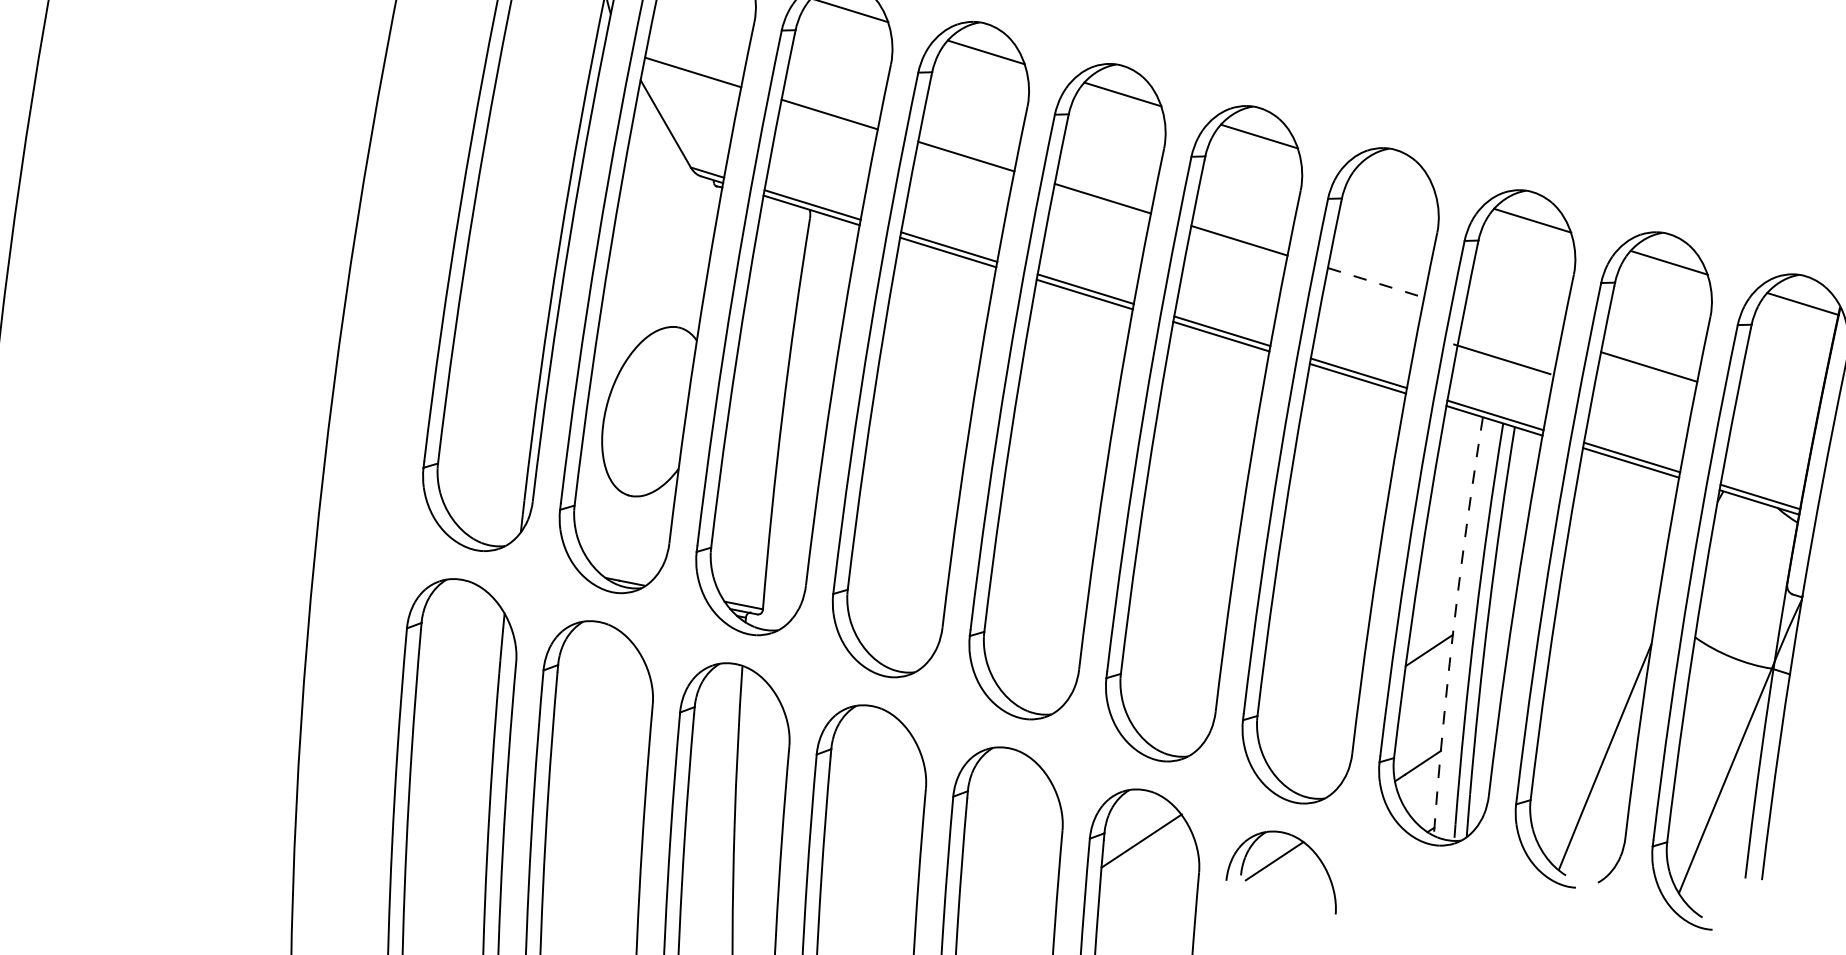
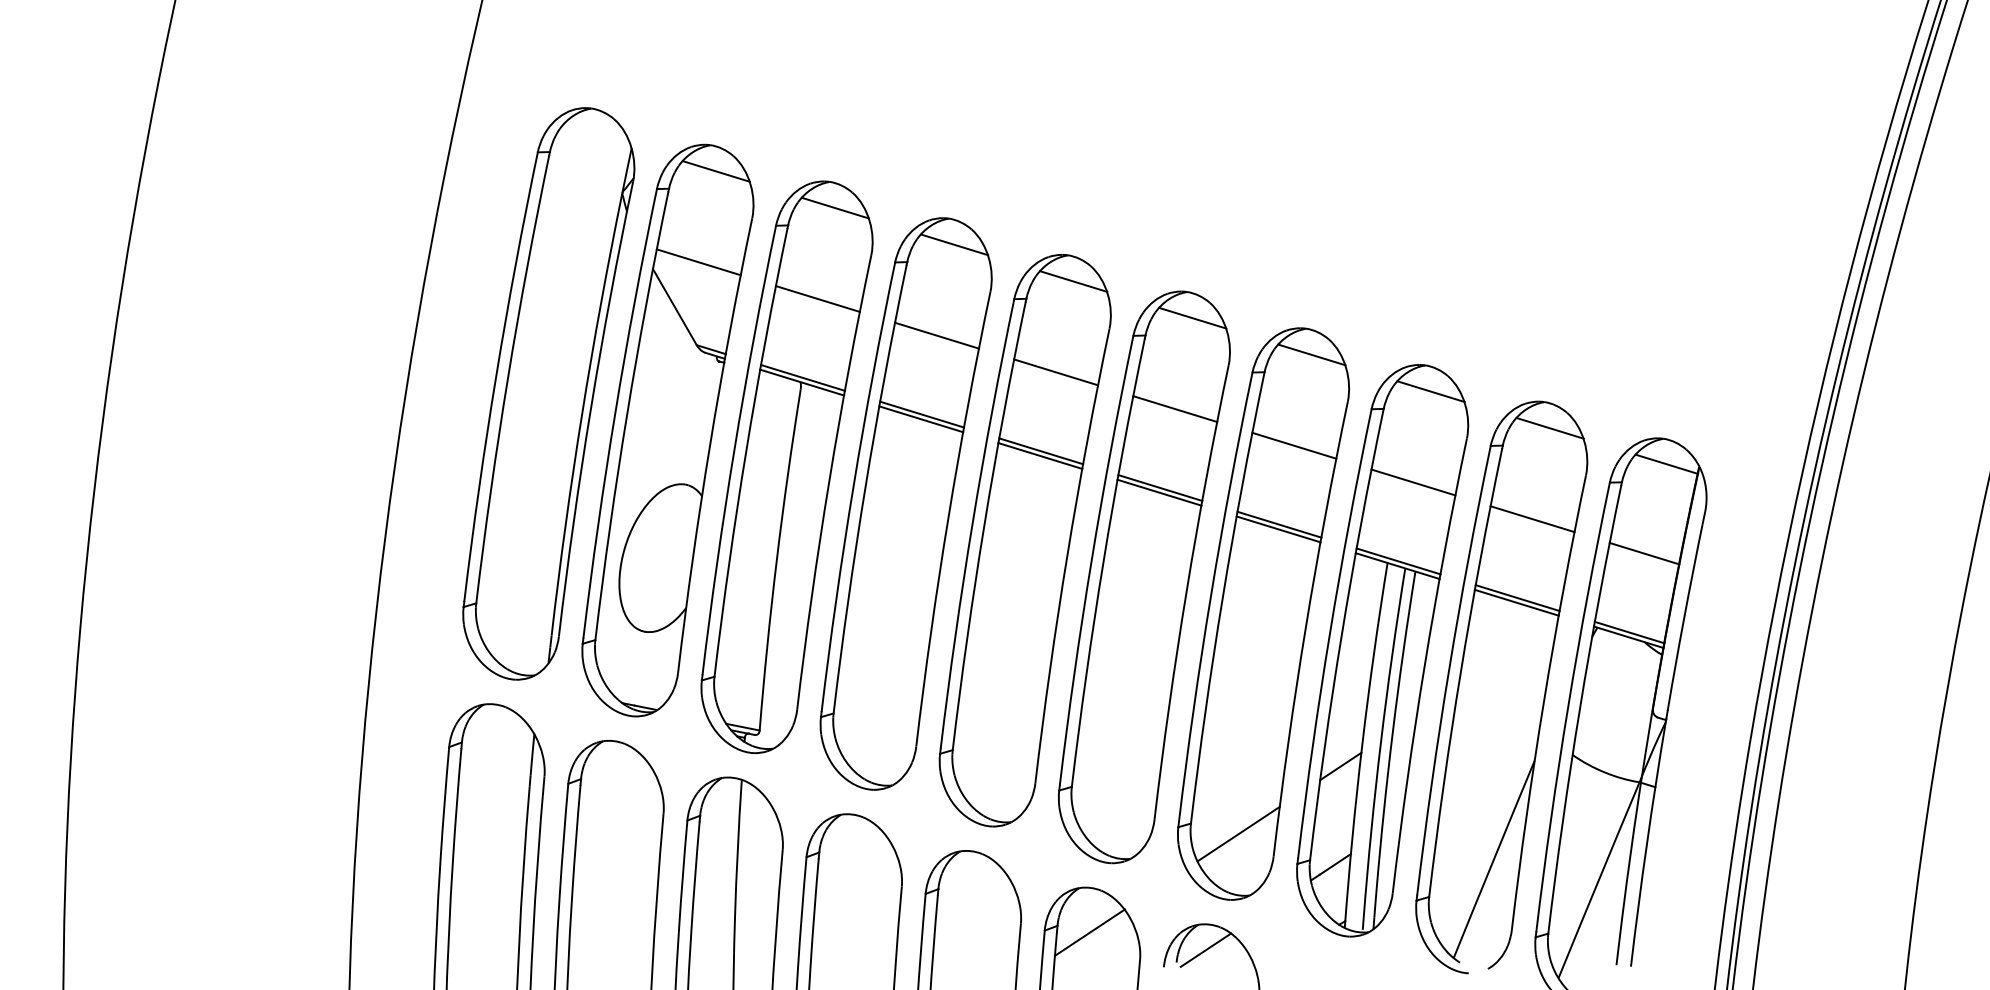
line: (1395, 178) -> (1311, 354), added
line: (1376, 282) -> (1294, 445), dashed -> solid
line: (1502, 359) -> (1413, 482), moved
line: (1777, 406) -> (1644, 553), added
arc: (1454, 625) -> (1362, 744), dashed -> solid
line: (1311, 727) -> (1238, 833), added

